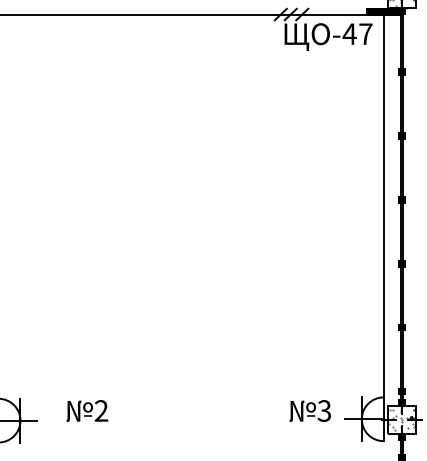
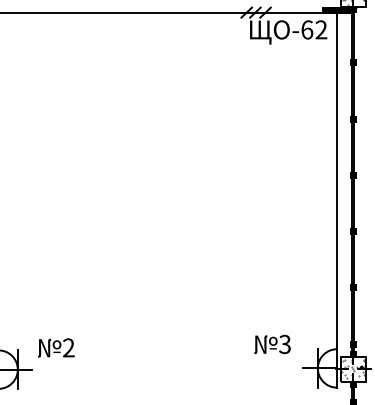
text: (357, 34) -> (314, 30), -47 -> -62
text: (87, 410) -> (56, 347), moved
text: (309, 410) -> (271, 344), moved

